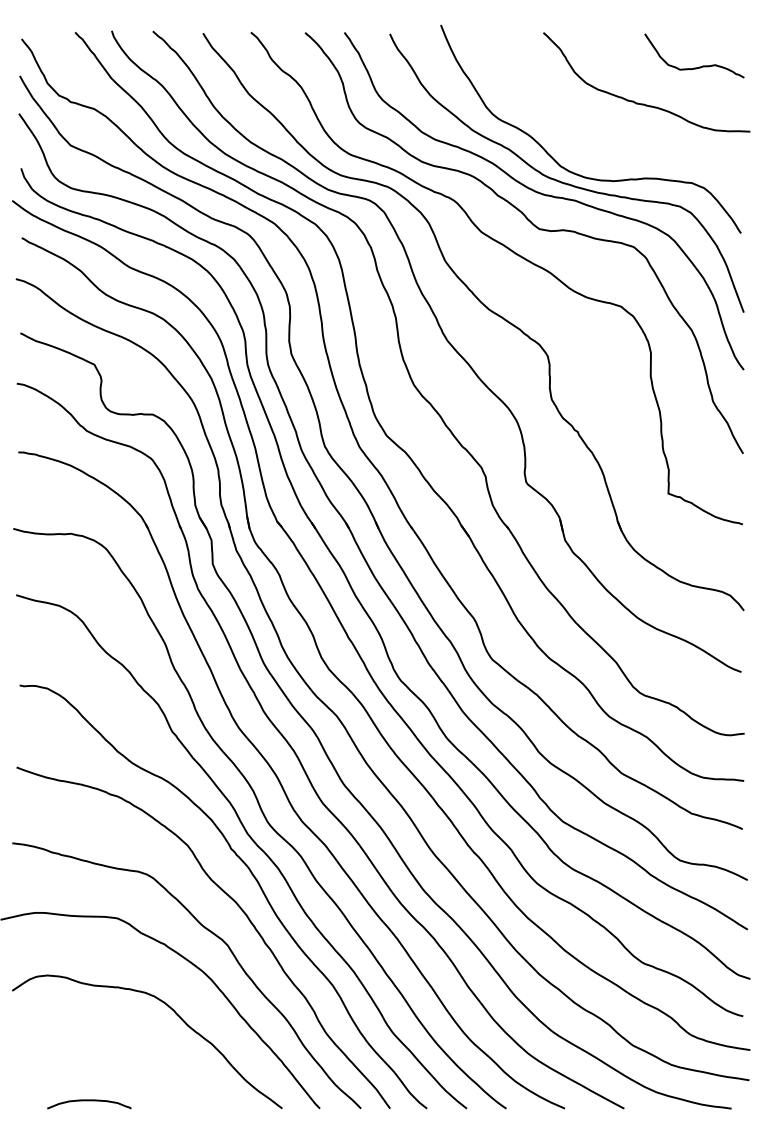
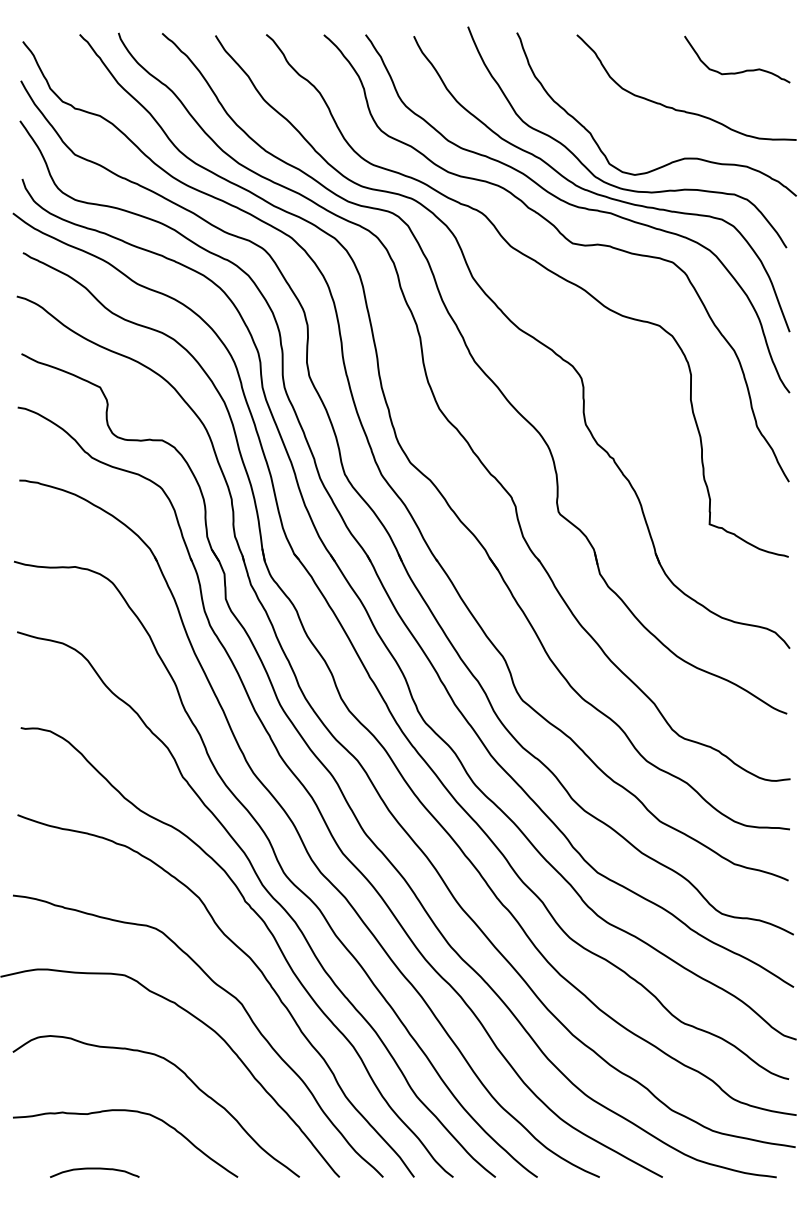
curve: (633, 151) -> (672, 161), added
curve: (125, 1047) -> (133, 1112), added

